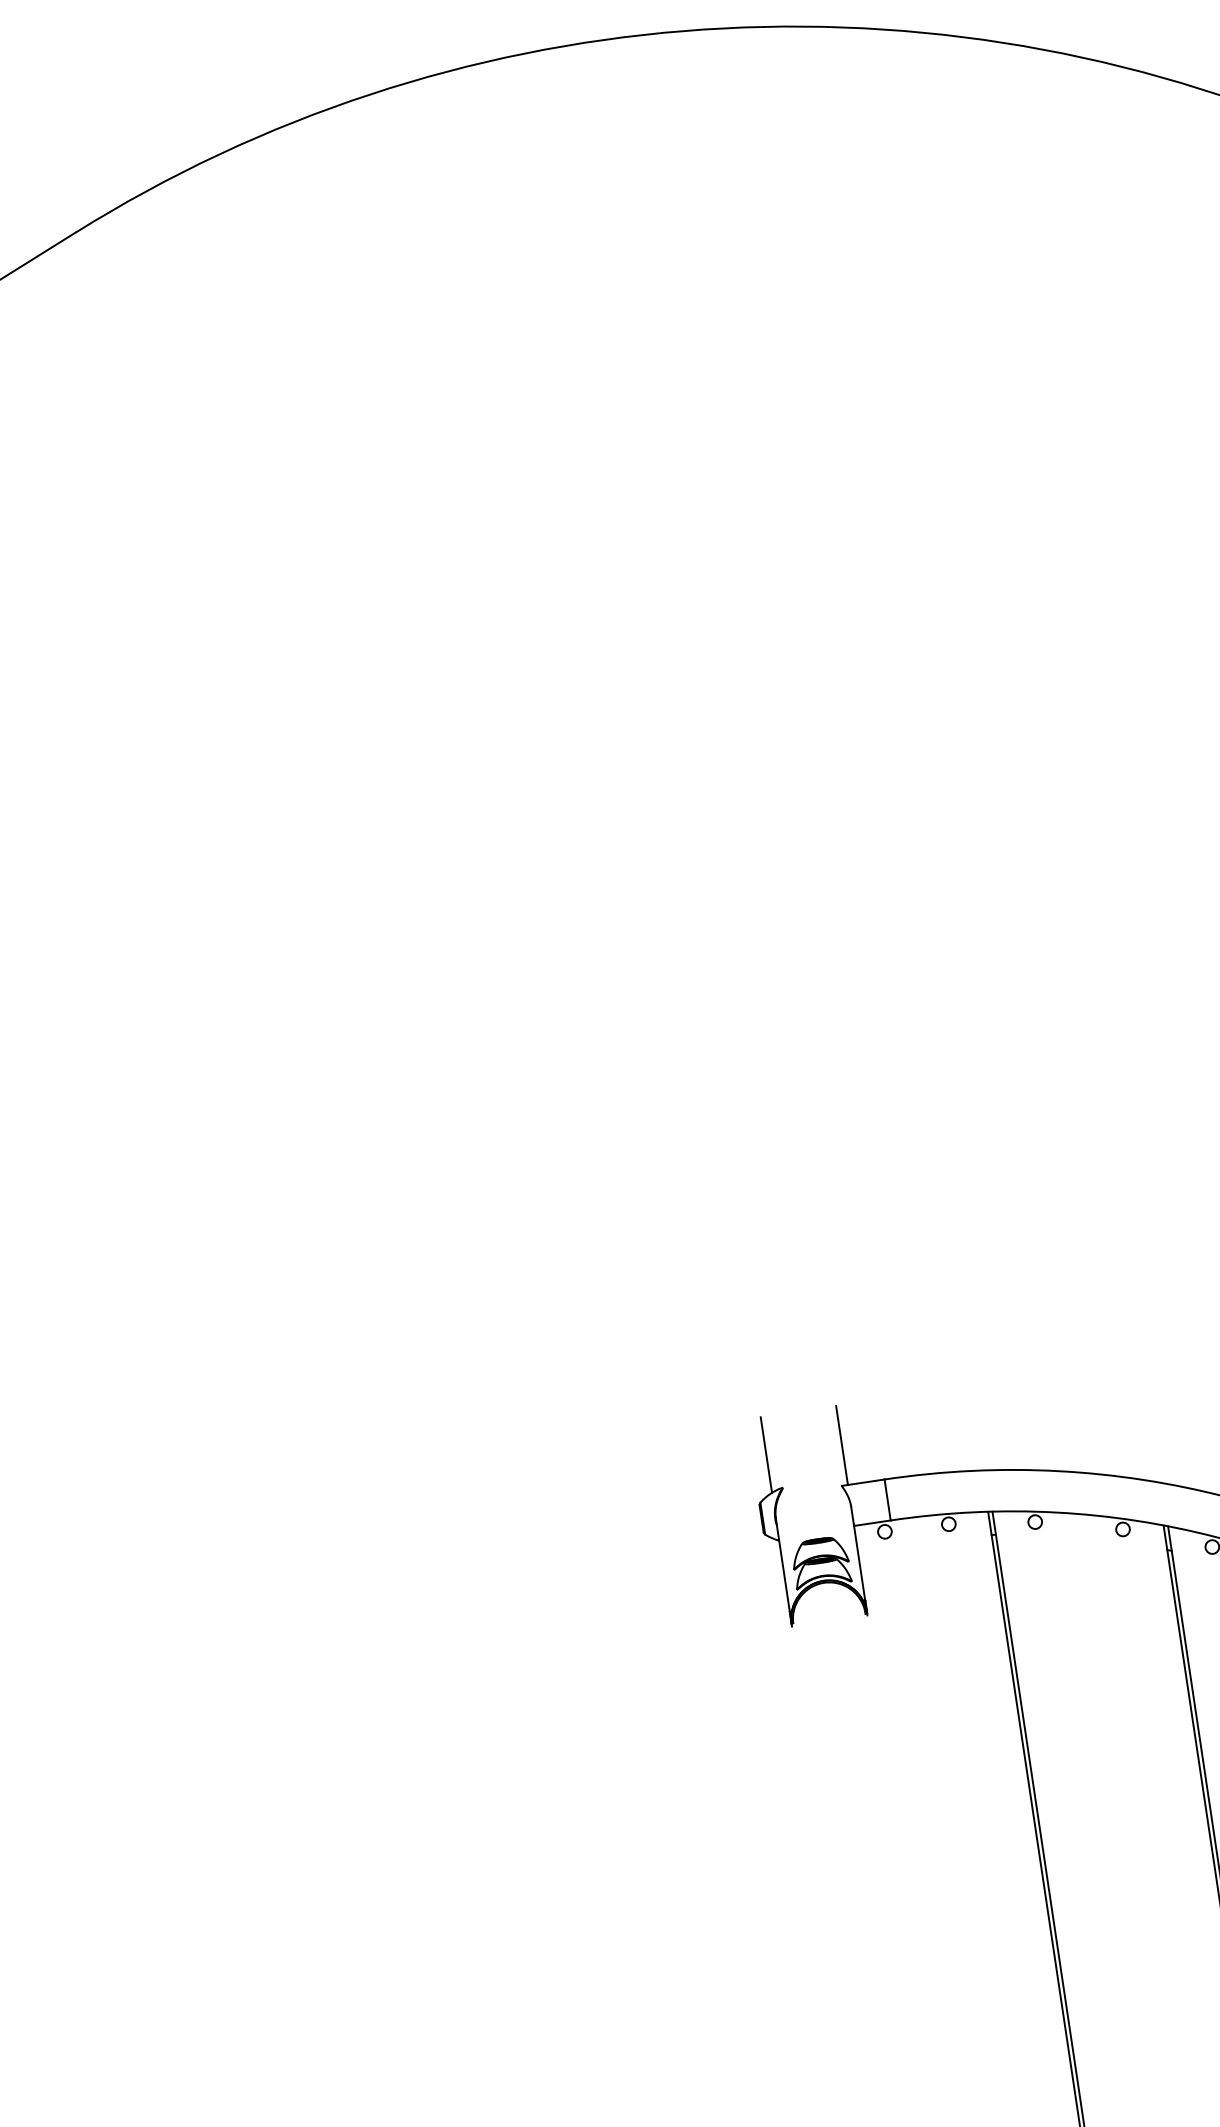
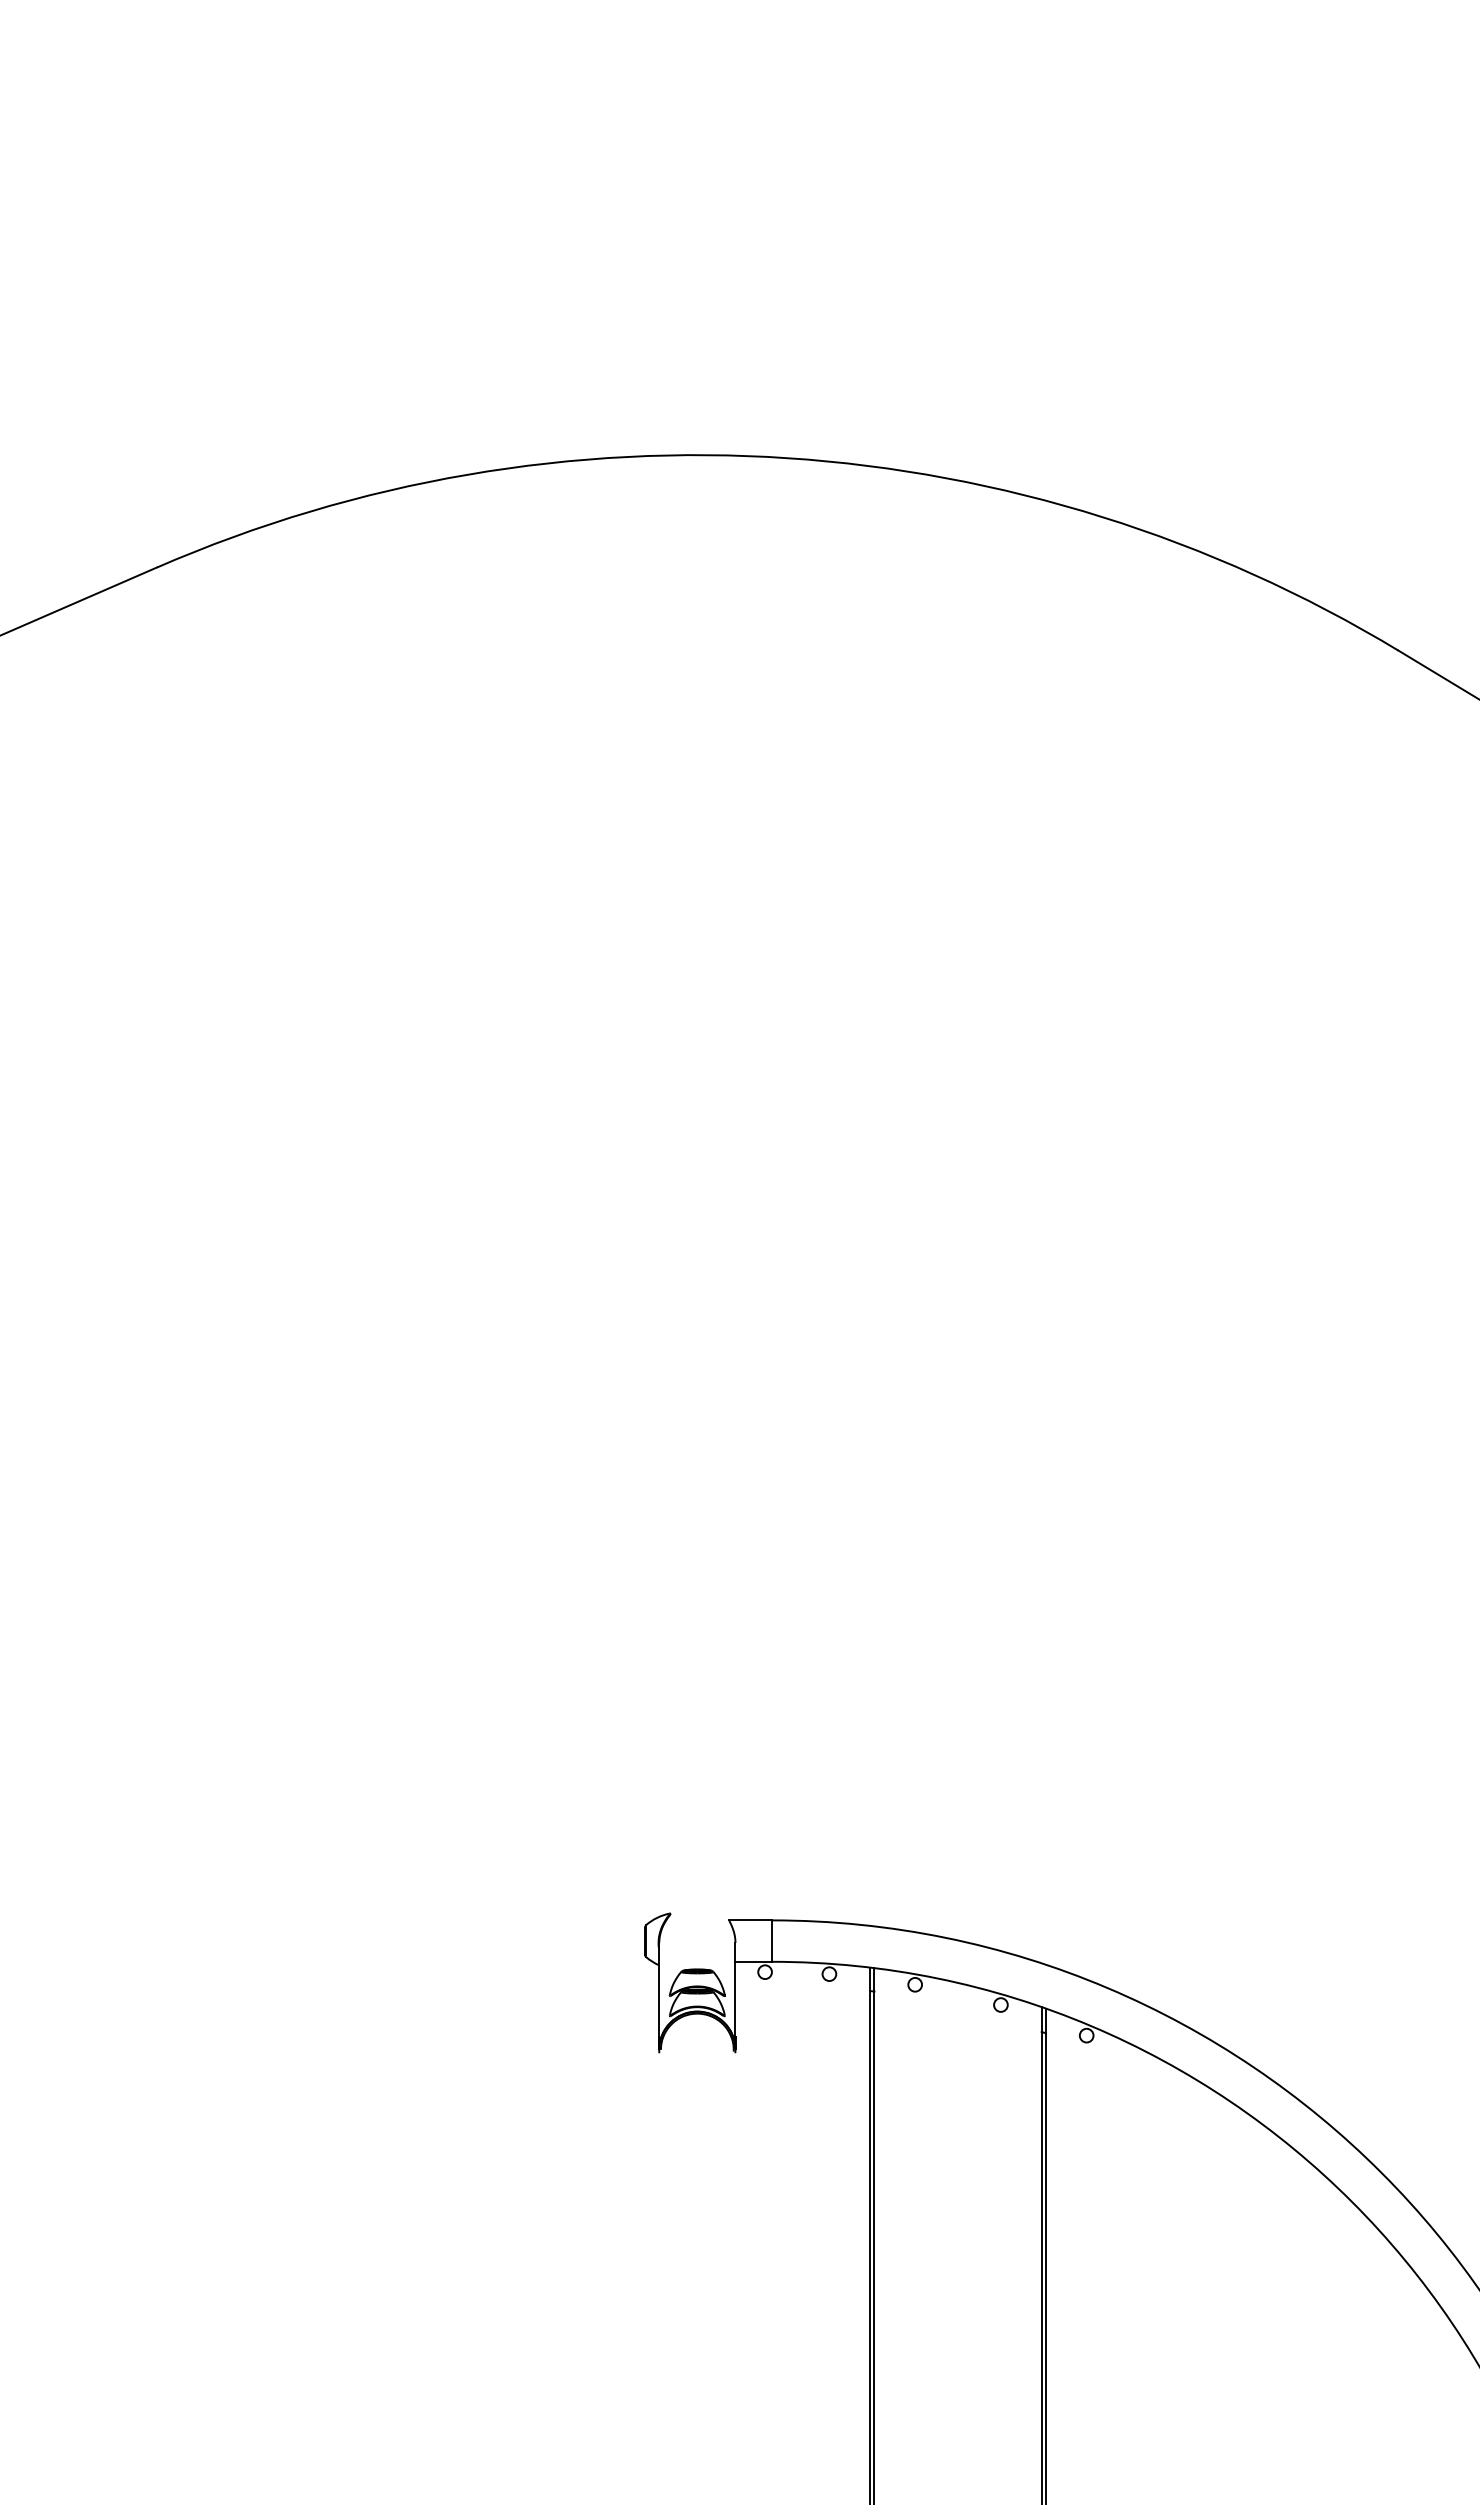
line: (842, 1445) -> (735, 1880), removed
line: (766, 1454) -> (659, 1878), removed

